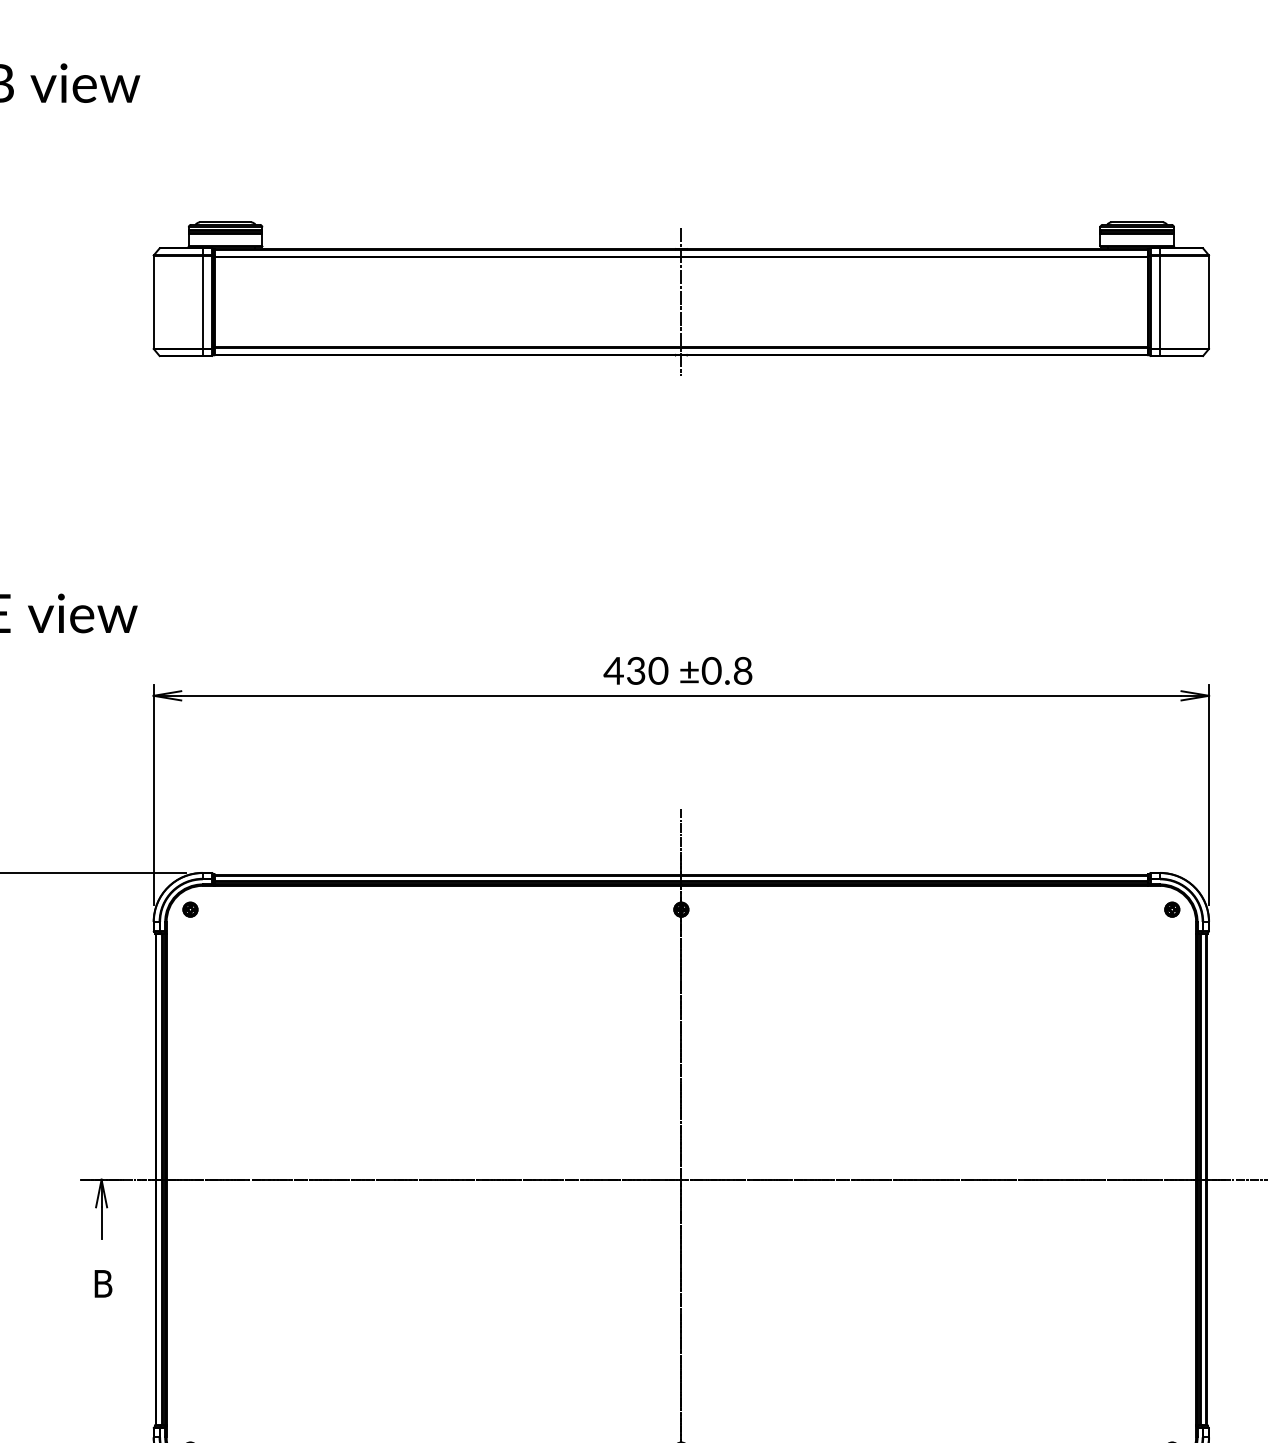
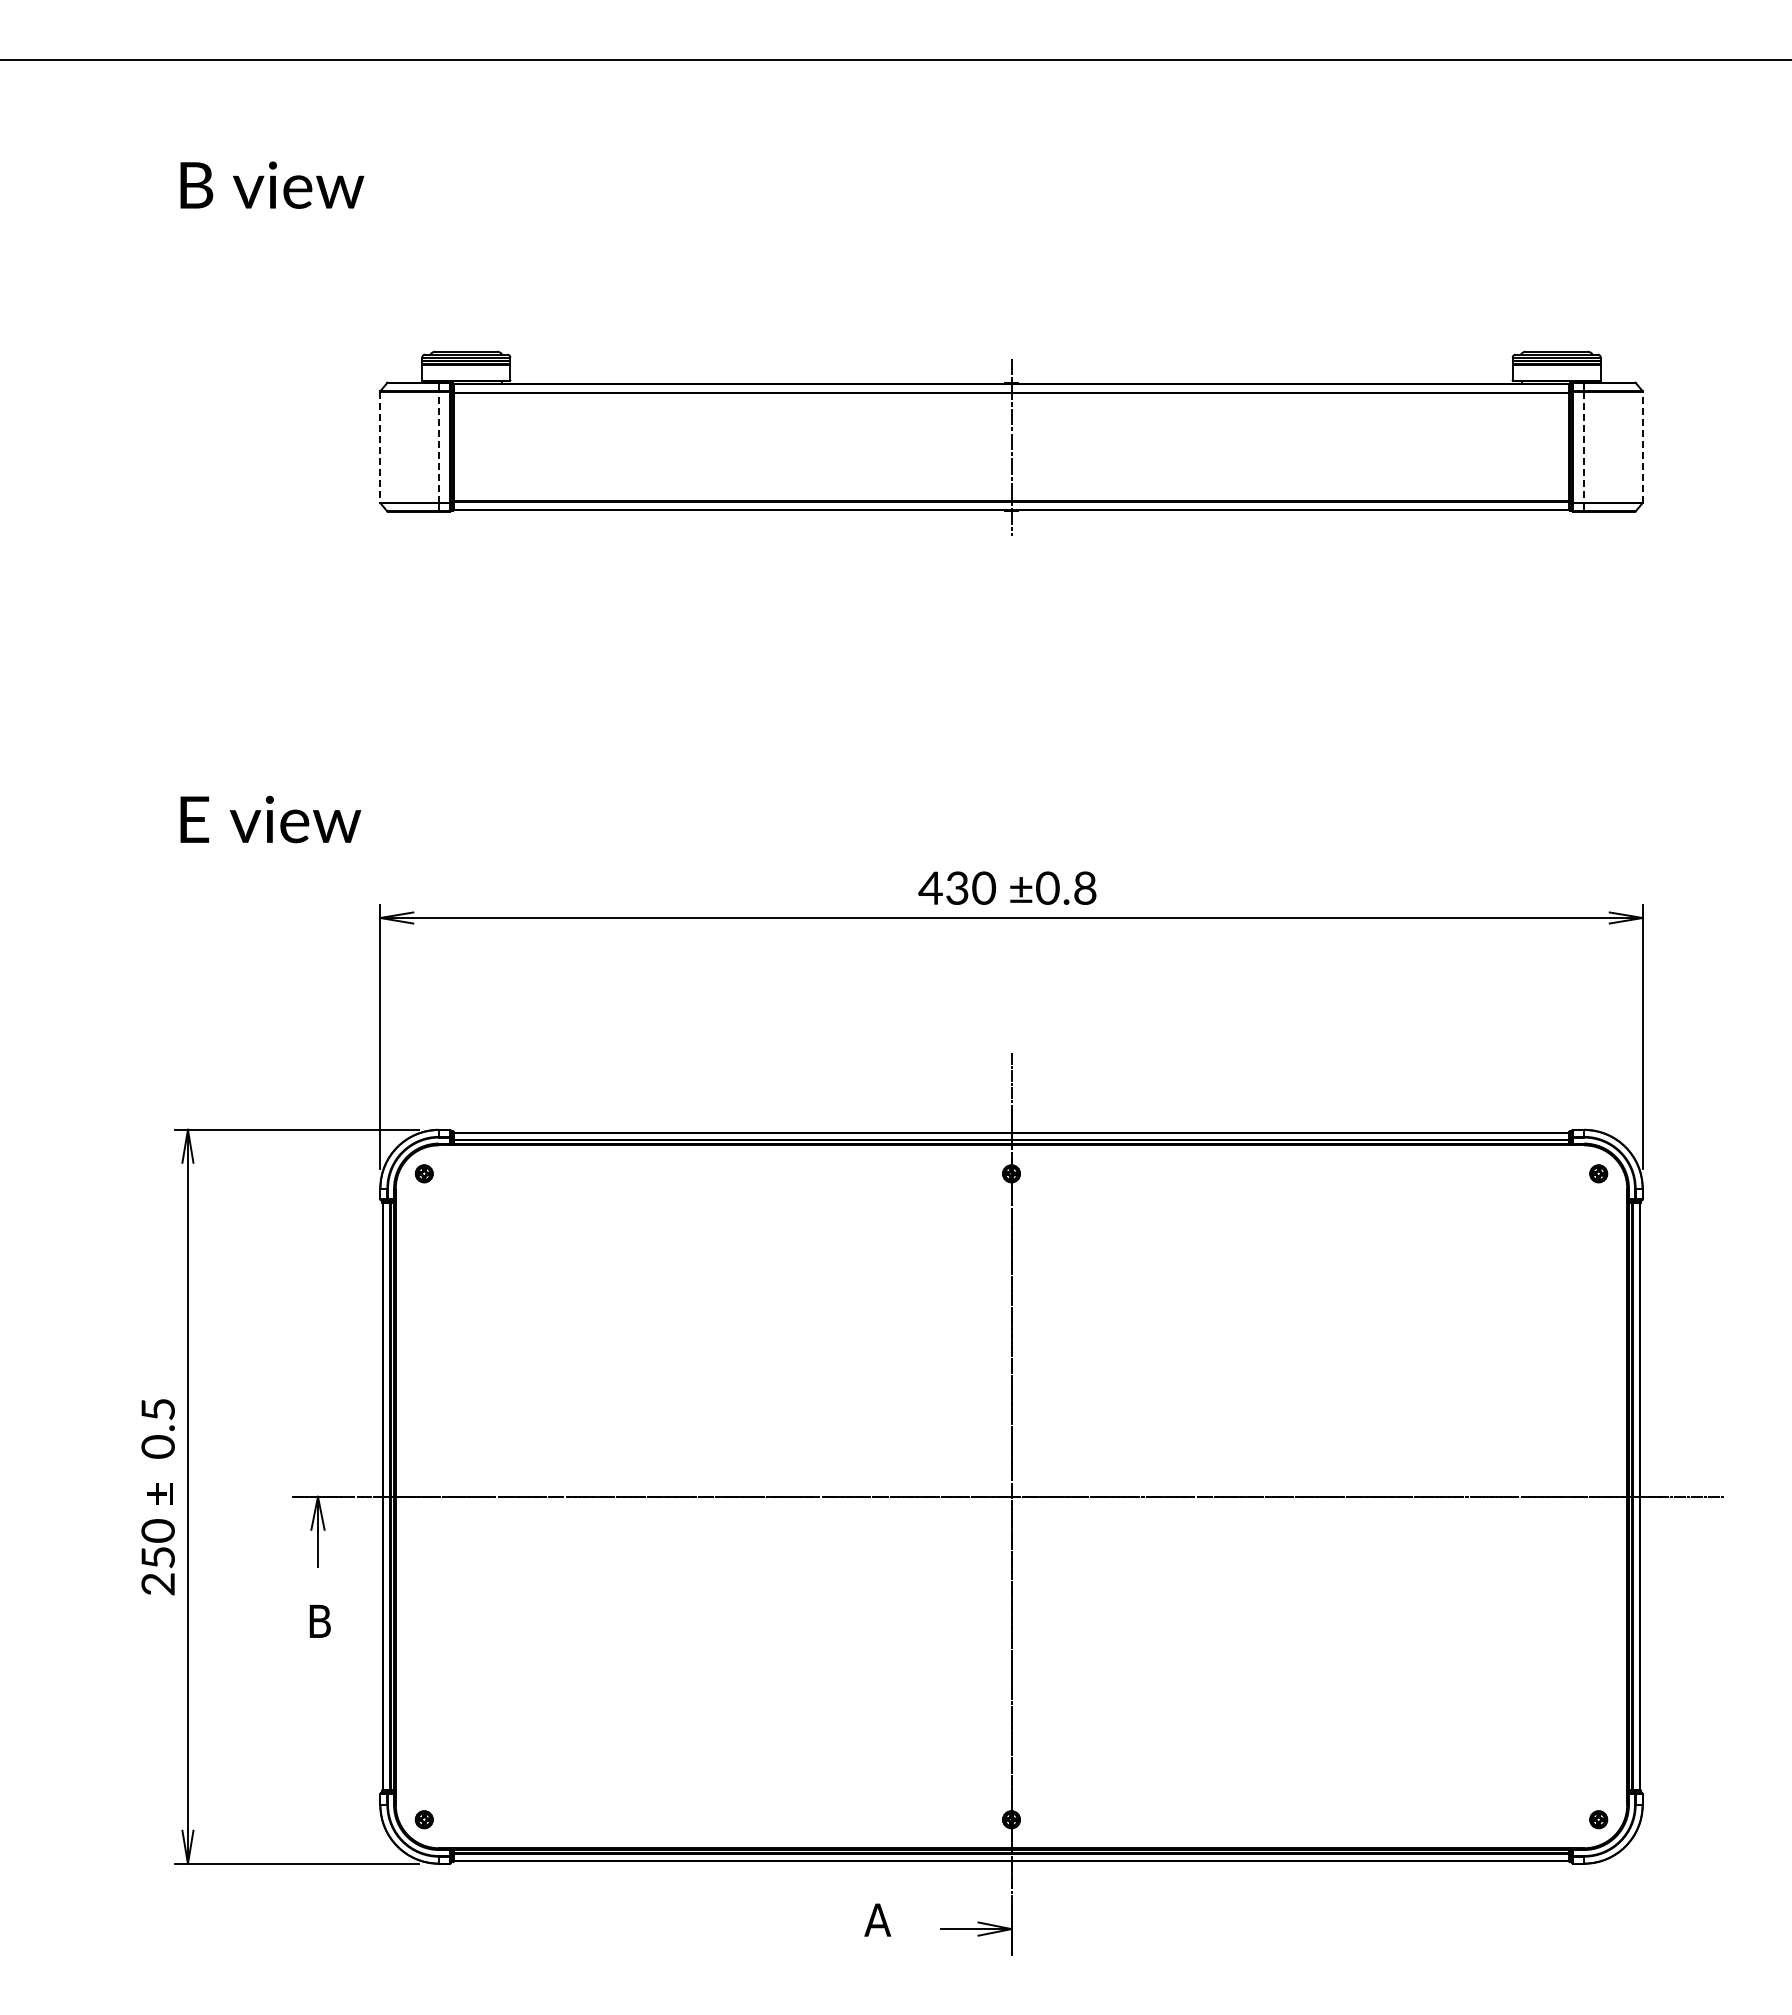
line: (202, 301) -> (438, 446), solid -> dashed
line: (1208, 301) -> (1642, 446), solid -> dashed
line: (153, 302) -> (380, 447), solid -> dashed
line: (1160, 302) -> (1584, 447), solid -> dashed

